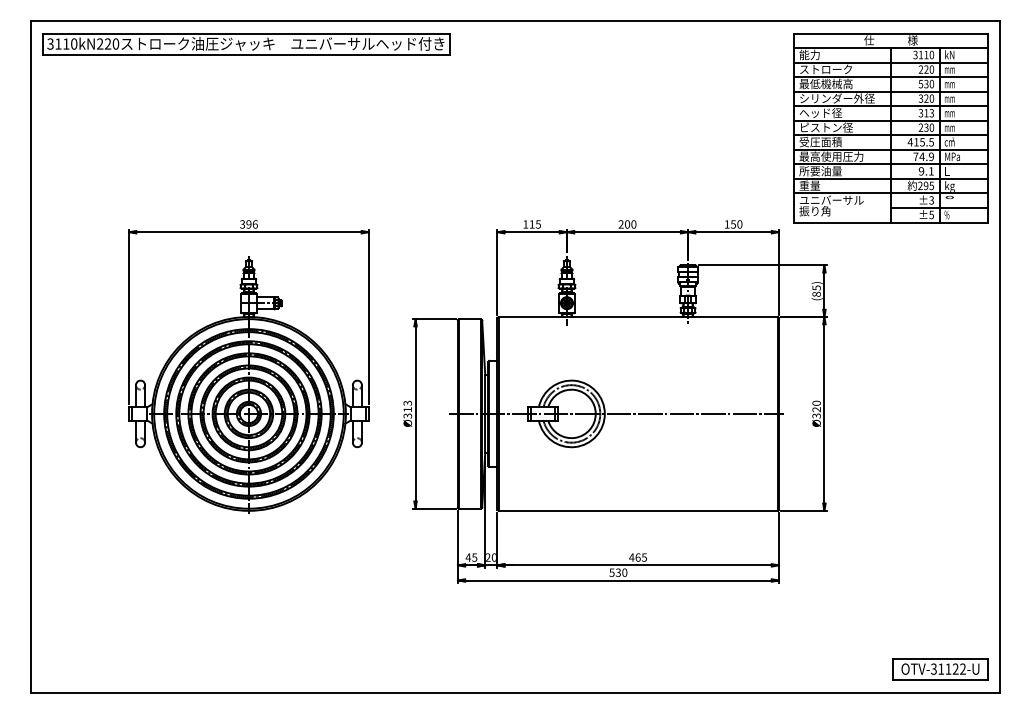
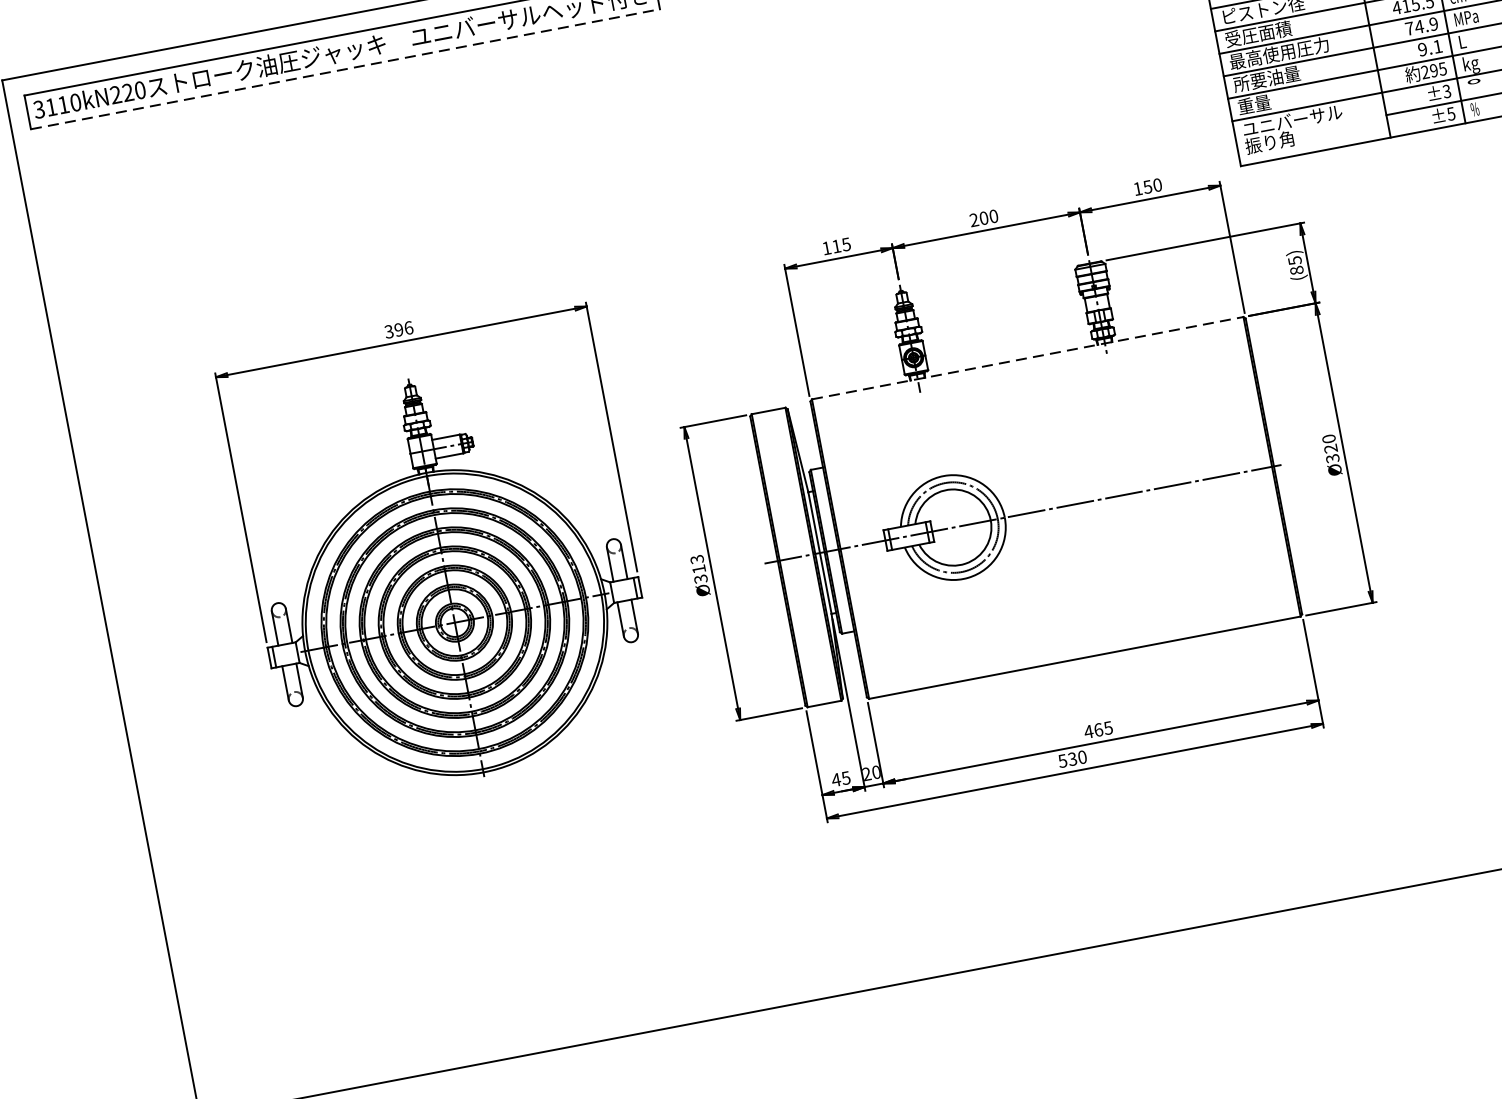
line: (246, 55) -> (345, 69), solid -> dashed
line: (638, 317) -> (1028, 358), solid -> dashed

